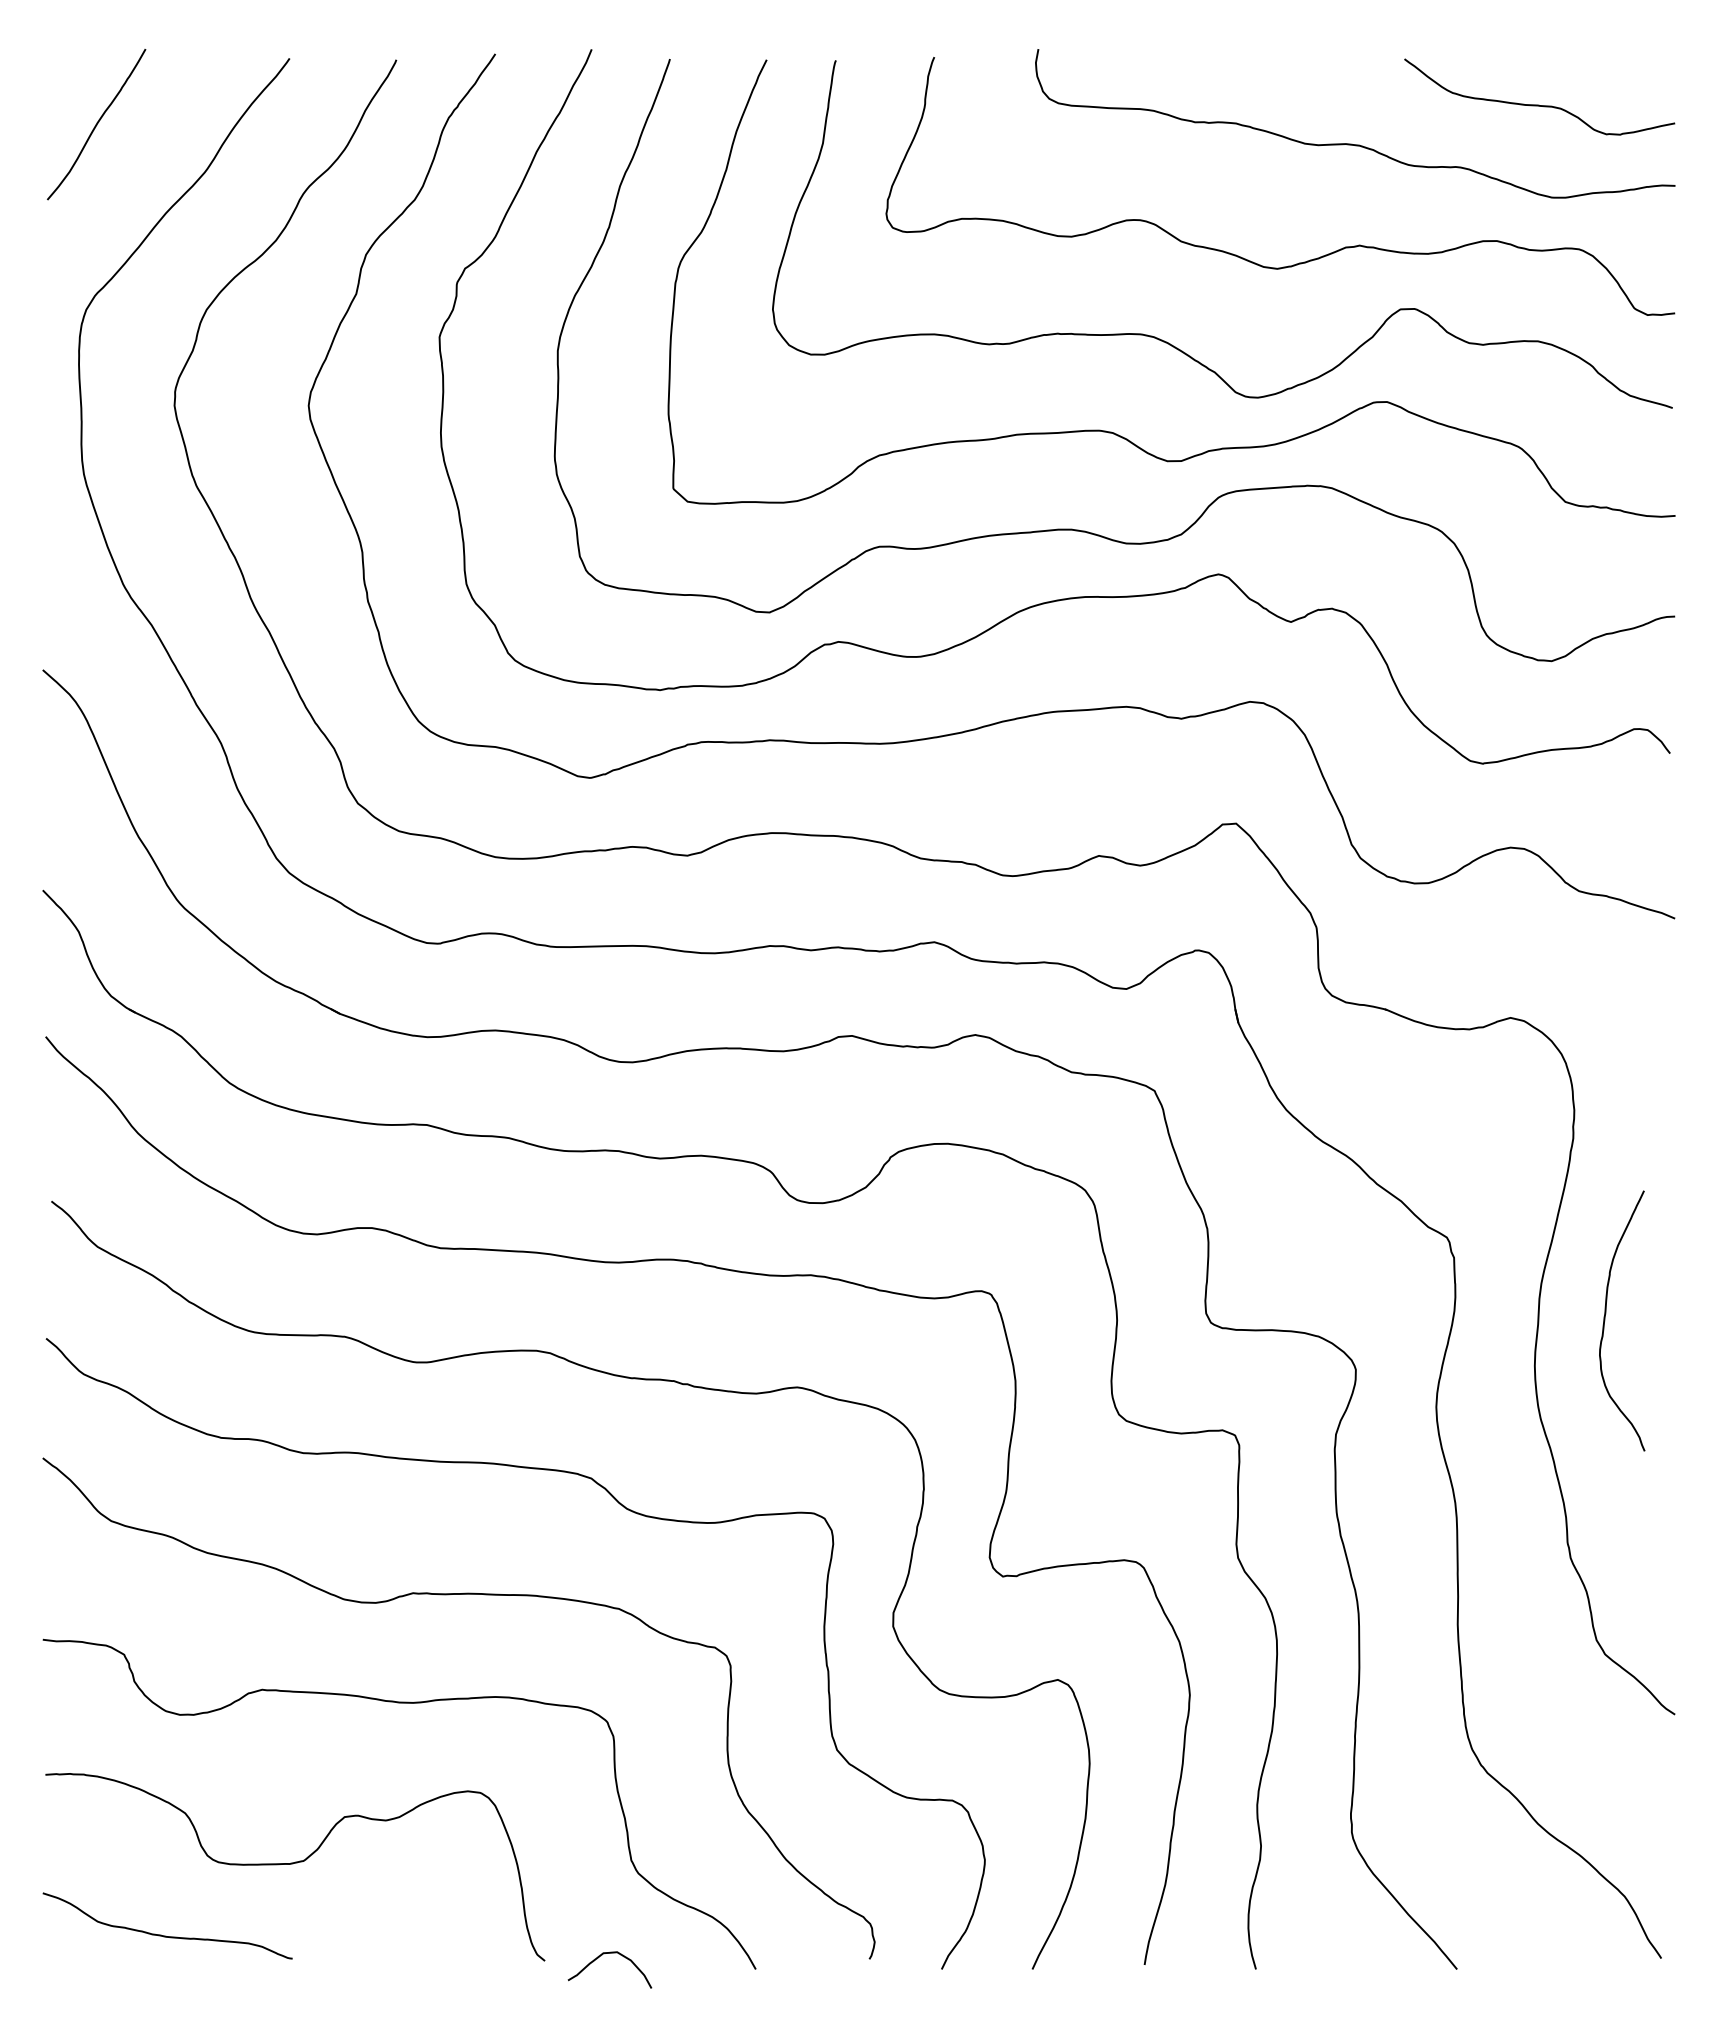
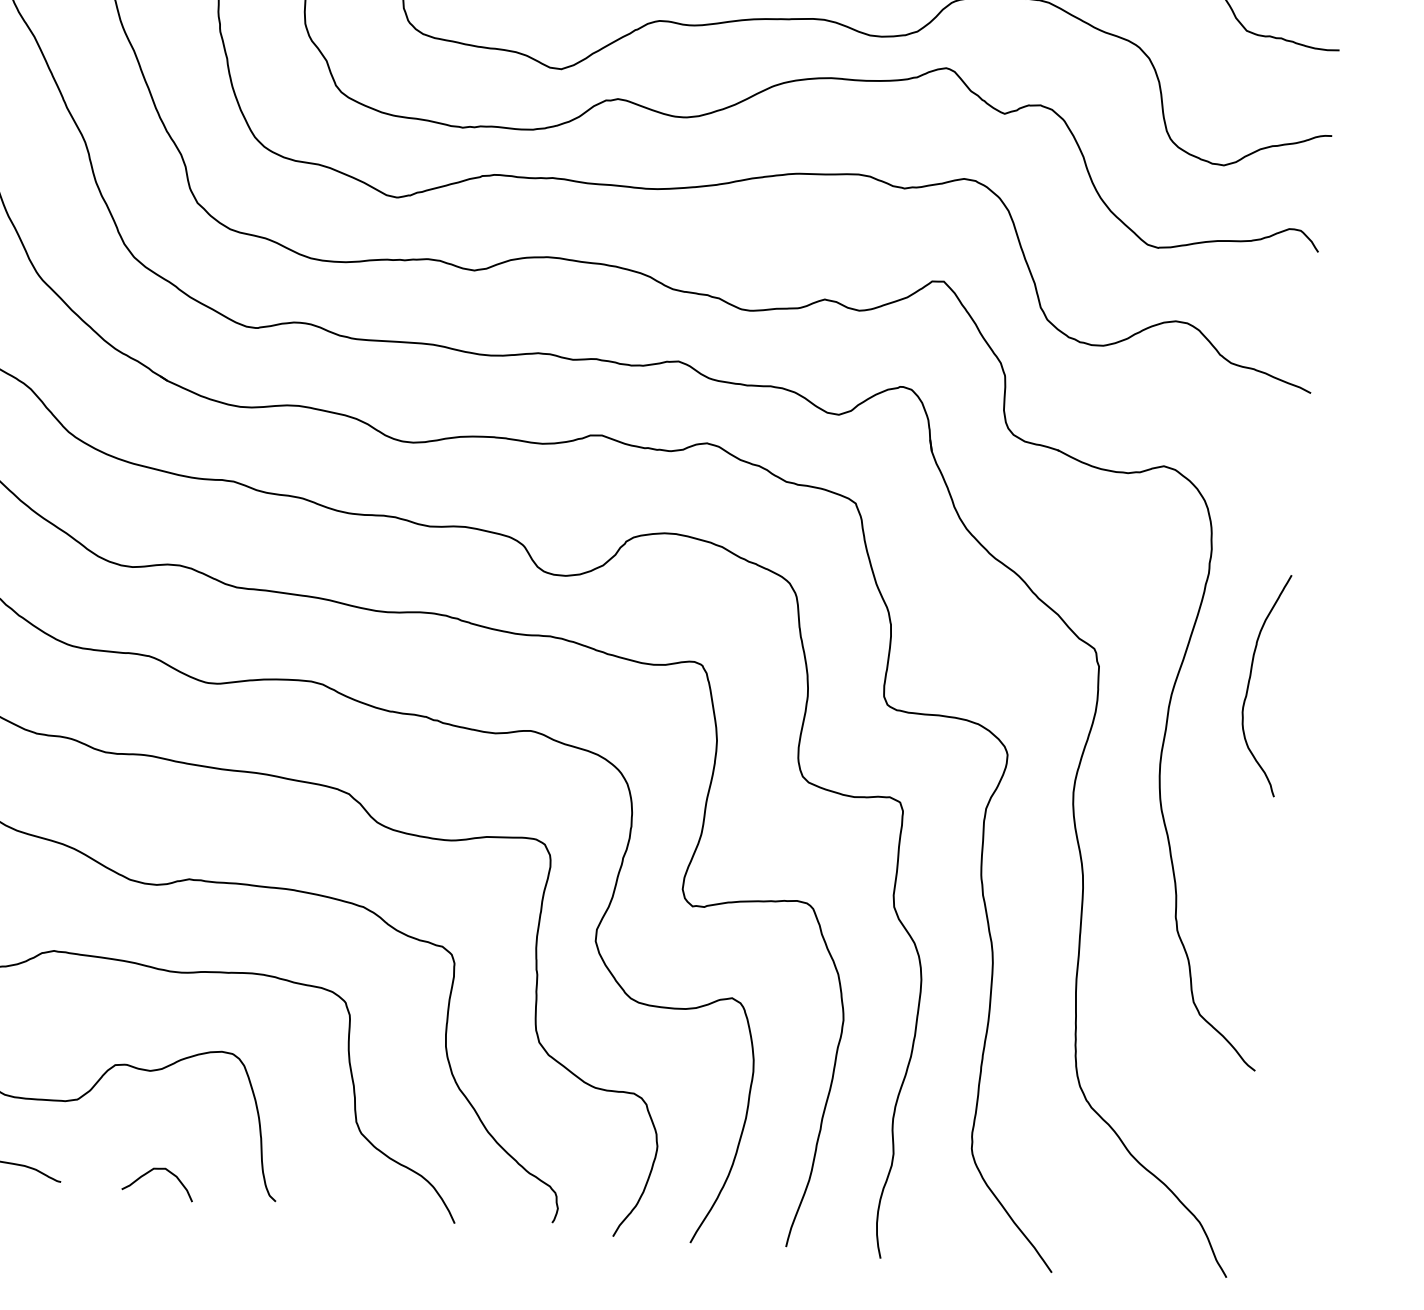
curve: (1605, 1320) -> (1249, 682), moved
curve: (598, 1958) -> (149, 1172), moved

